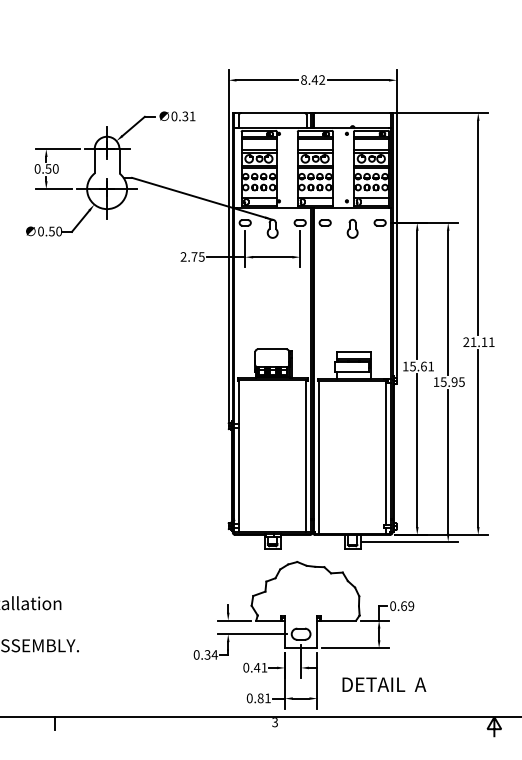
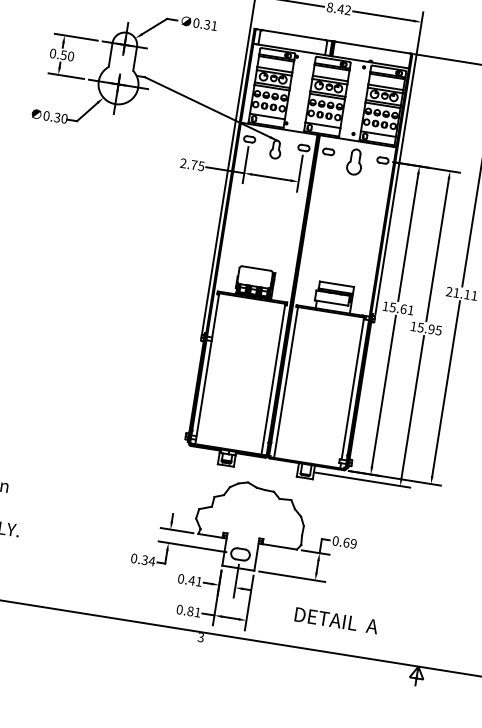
part: (352, 228) -> (354, 161), size x1.4
text: (51, 230) -> (57, 116), 0.50 -> 0.30
text: (384, 684) -> (336, 620), moved

